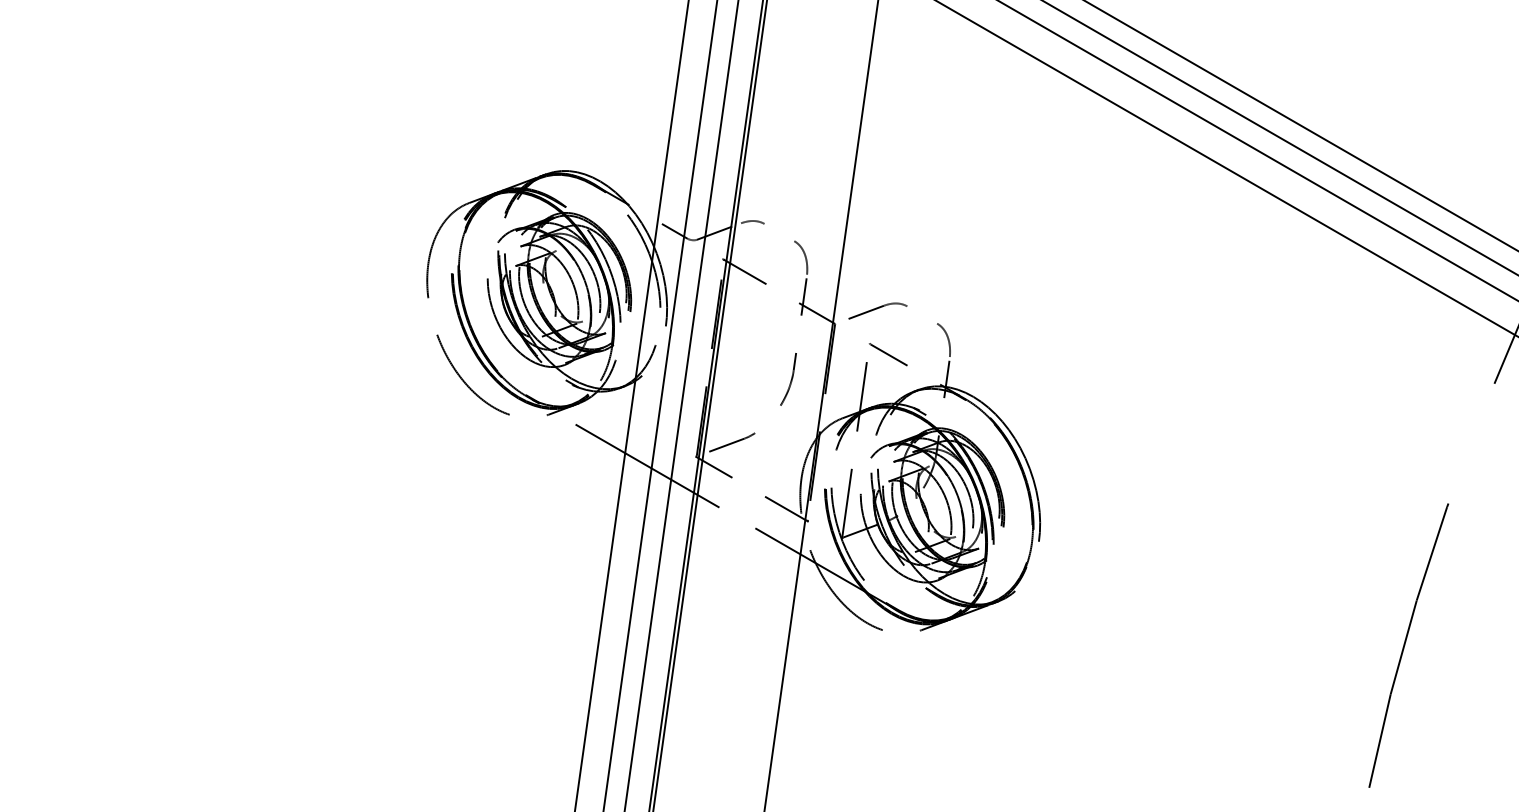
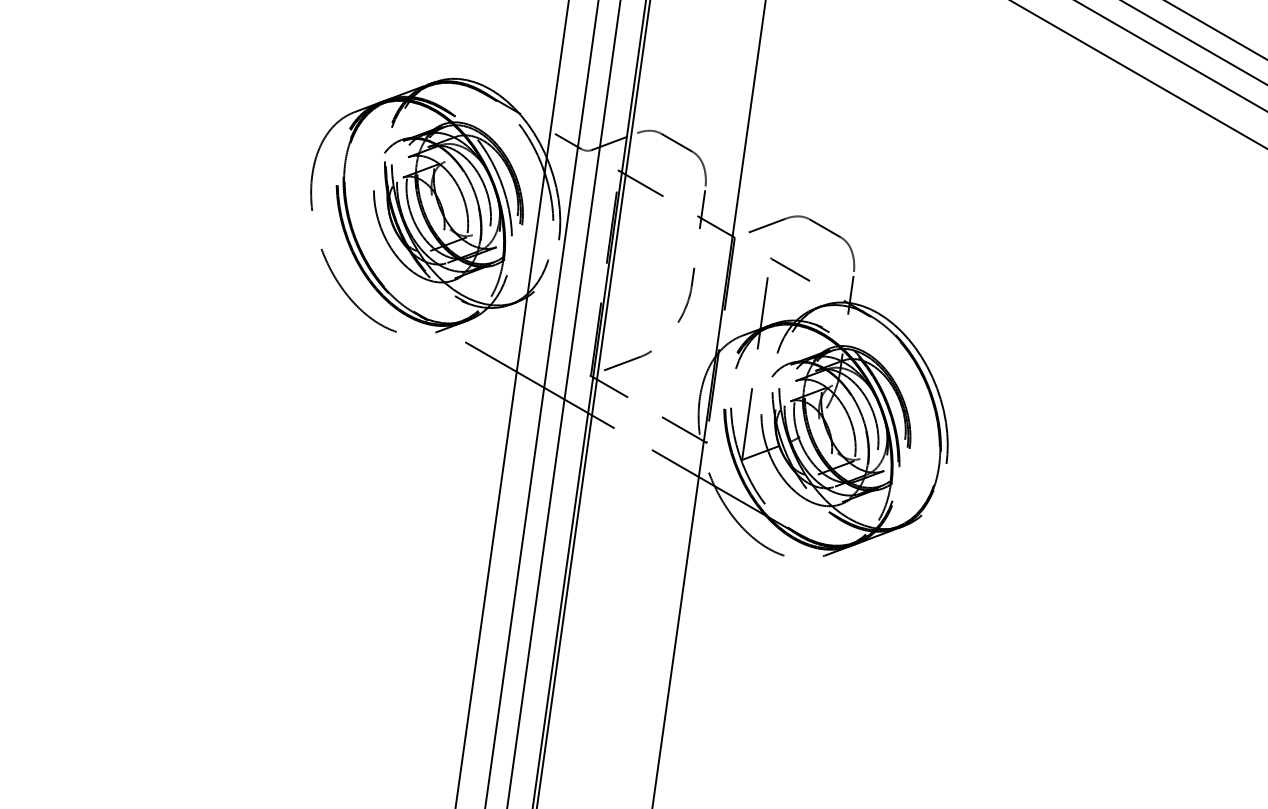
line: (779, 232) -> (677, 142), added
line: (922, 314) -> (825, 227), added

